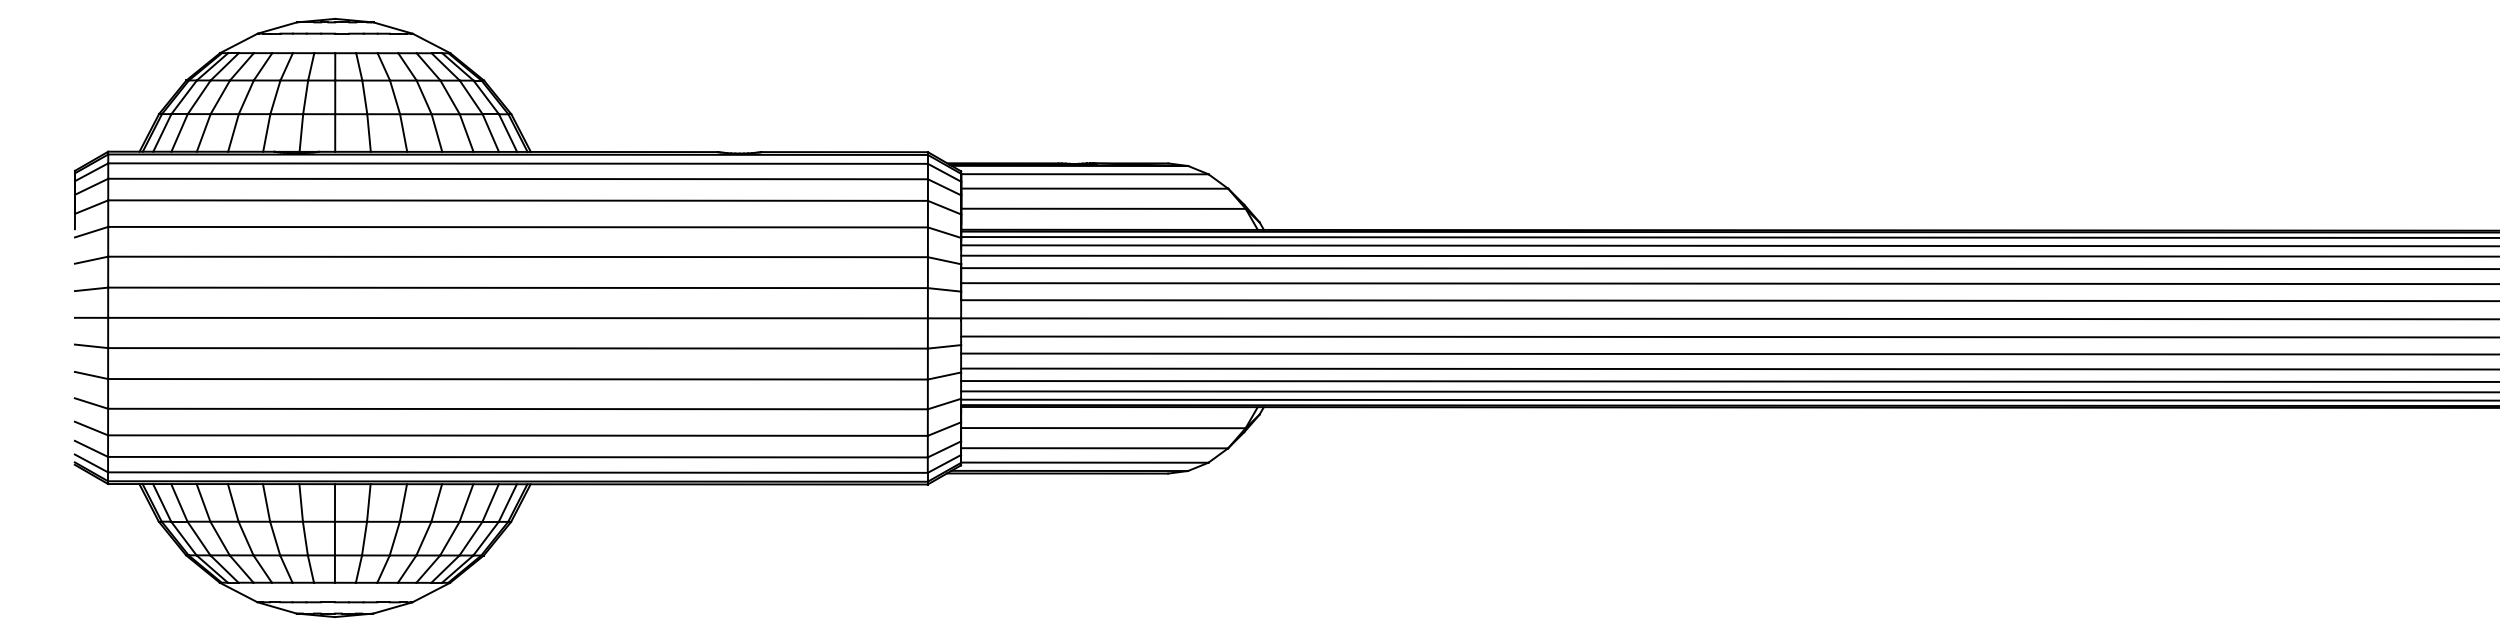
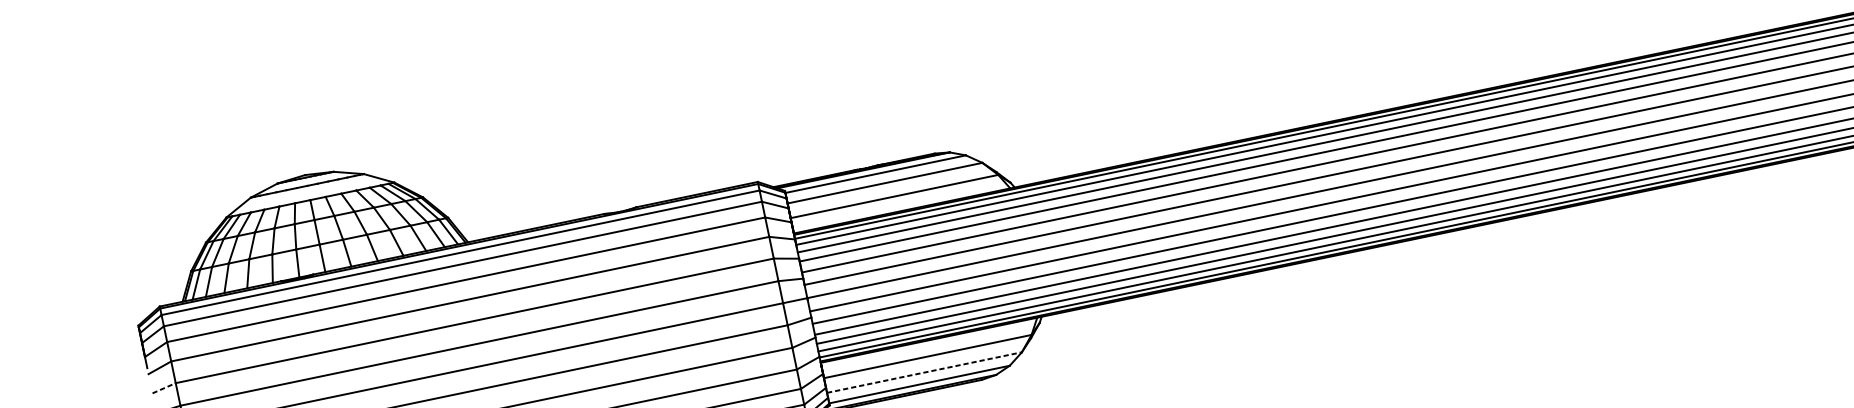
line: (91, 260) -> (164, 388), solid -> dashed
line: (1094, 448) -> (924, 372), solid -> dashed

